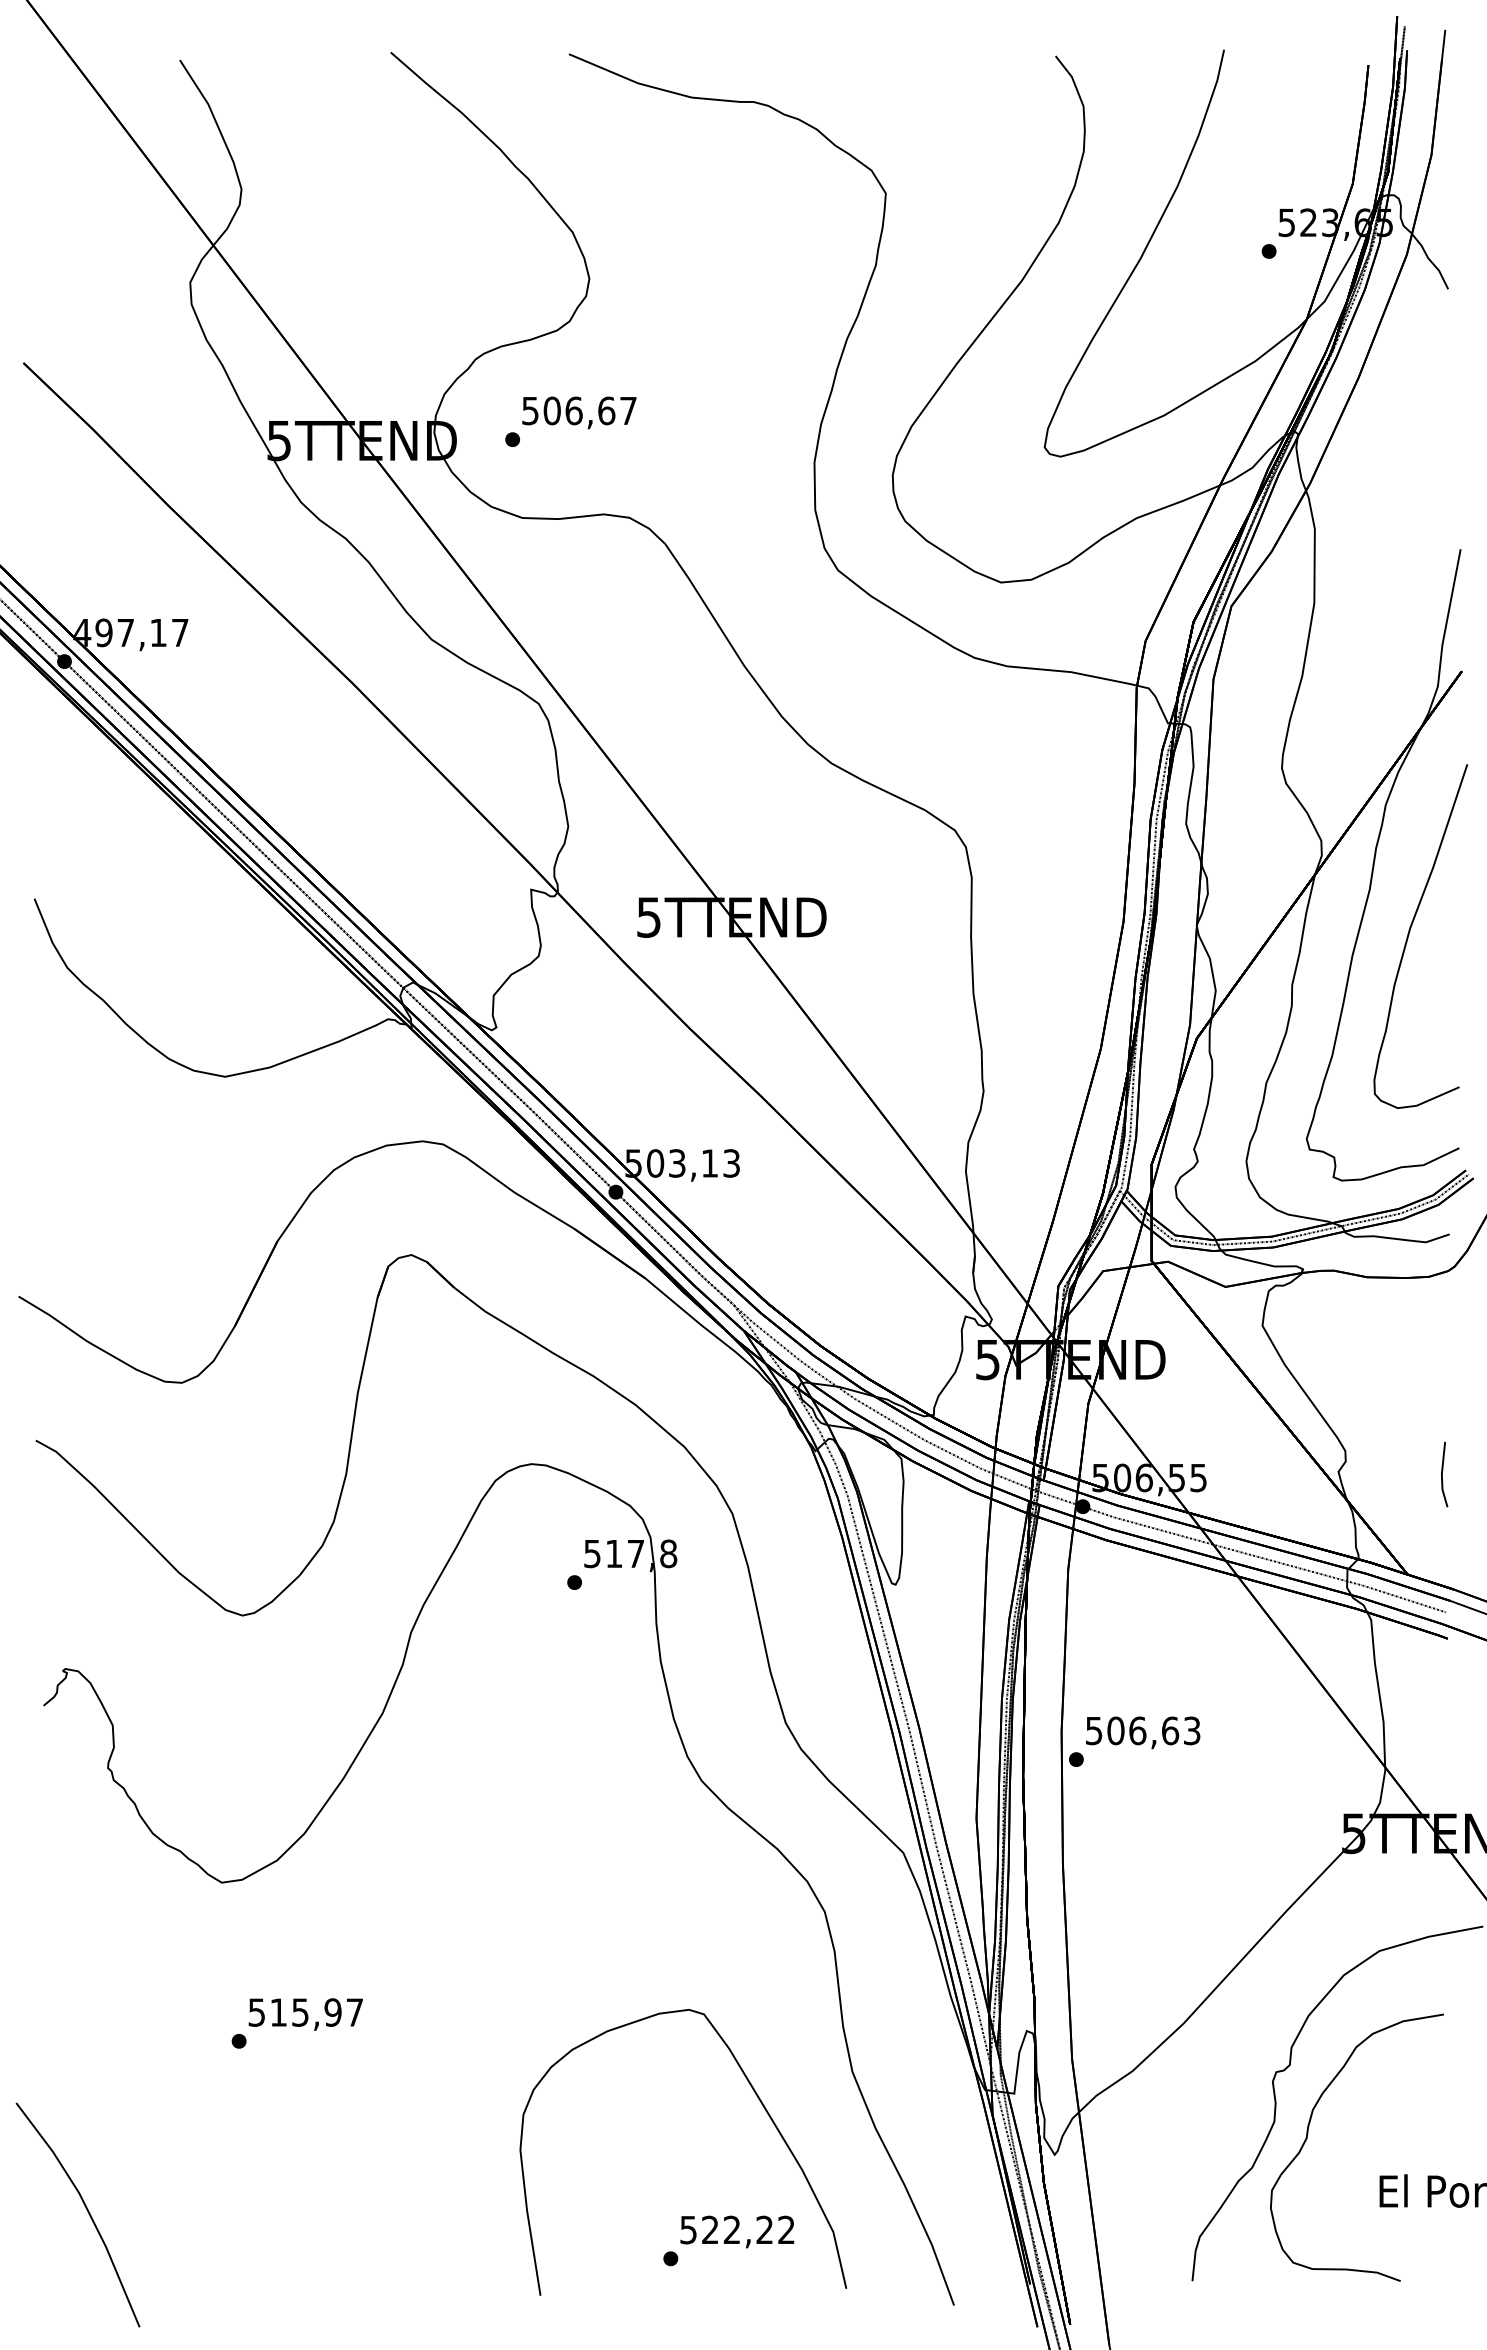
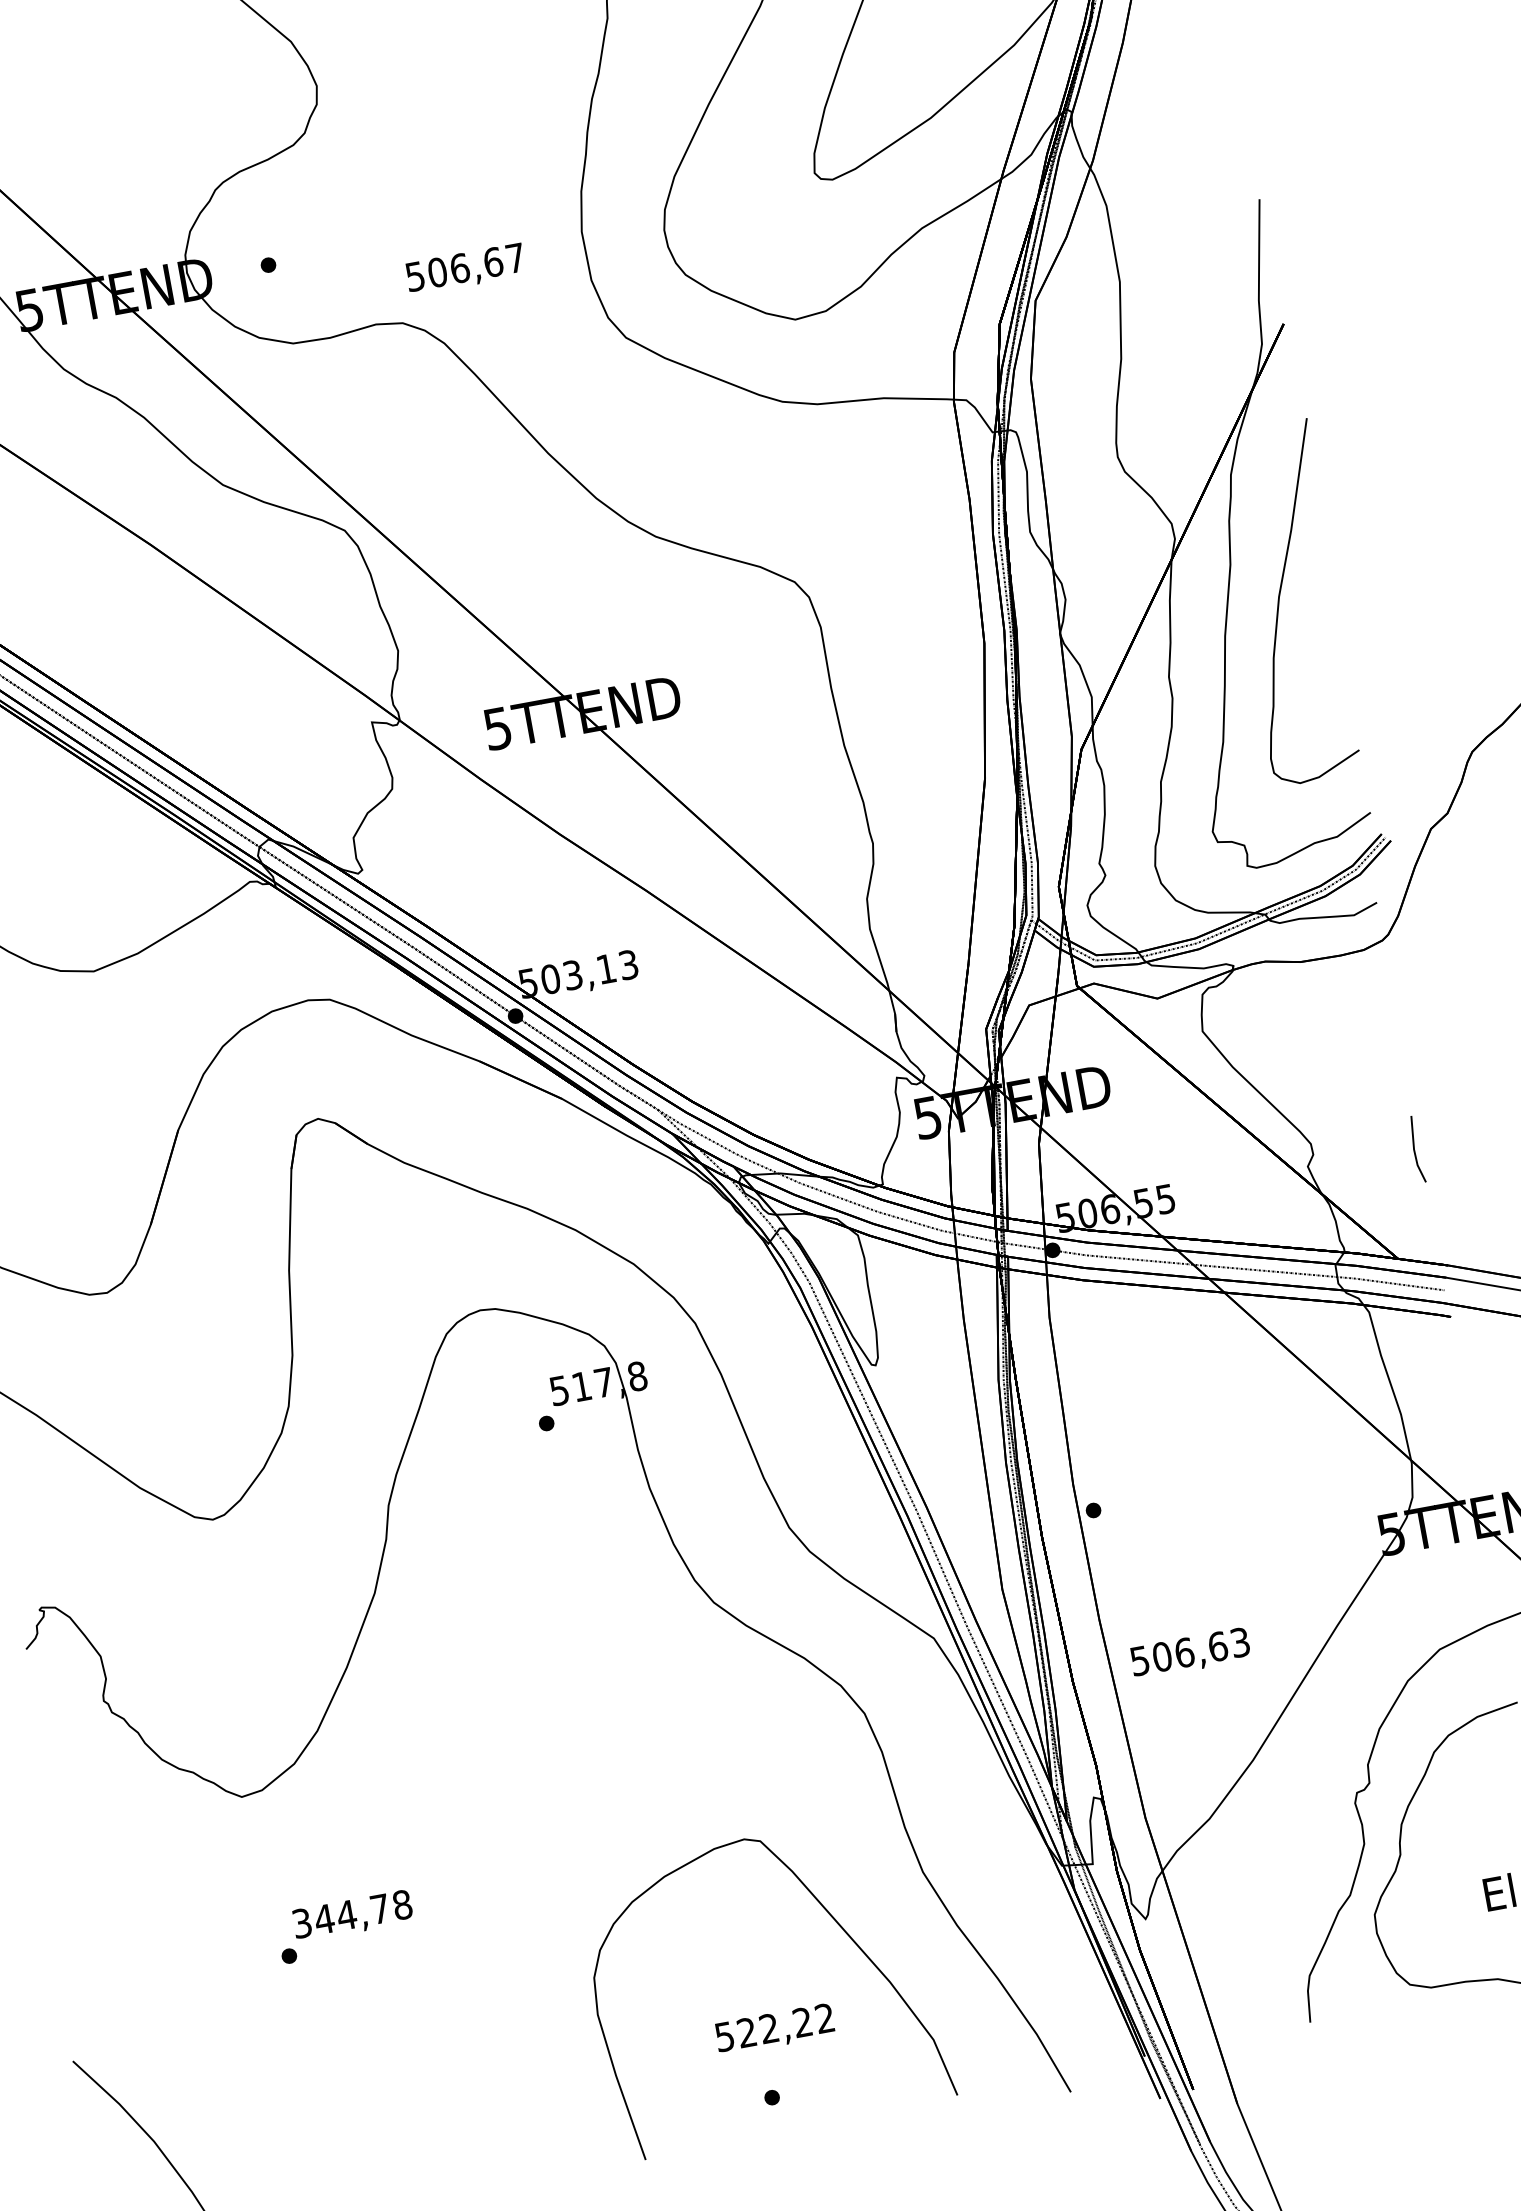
text: (579, 412) -> (465, 268), moved
text: (1143, 1732) -> (1190, 1653), moved
text: (306, 2012) -> (352, 1914), 515,97 -> 344,78
text: (737, 2231) -> (775, 2029), moved

